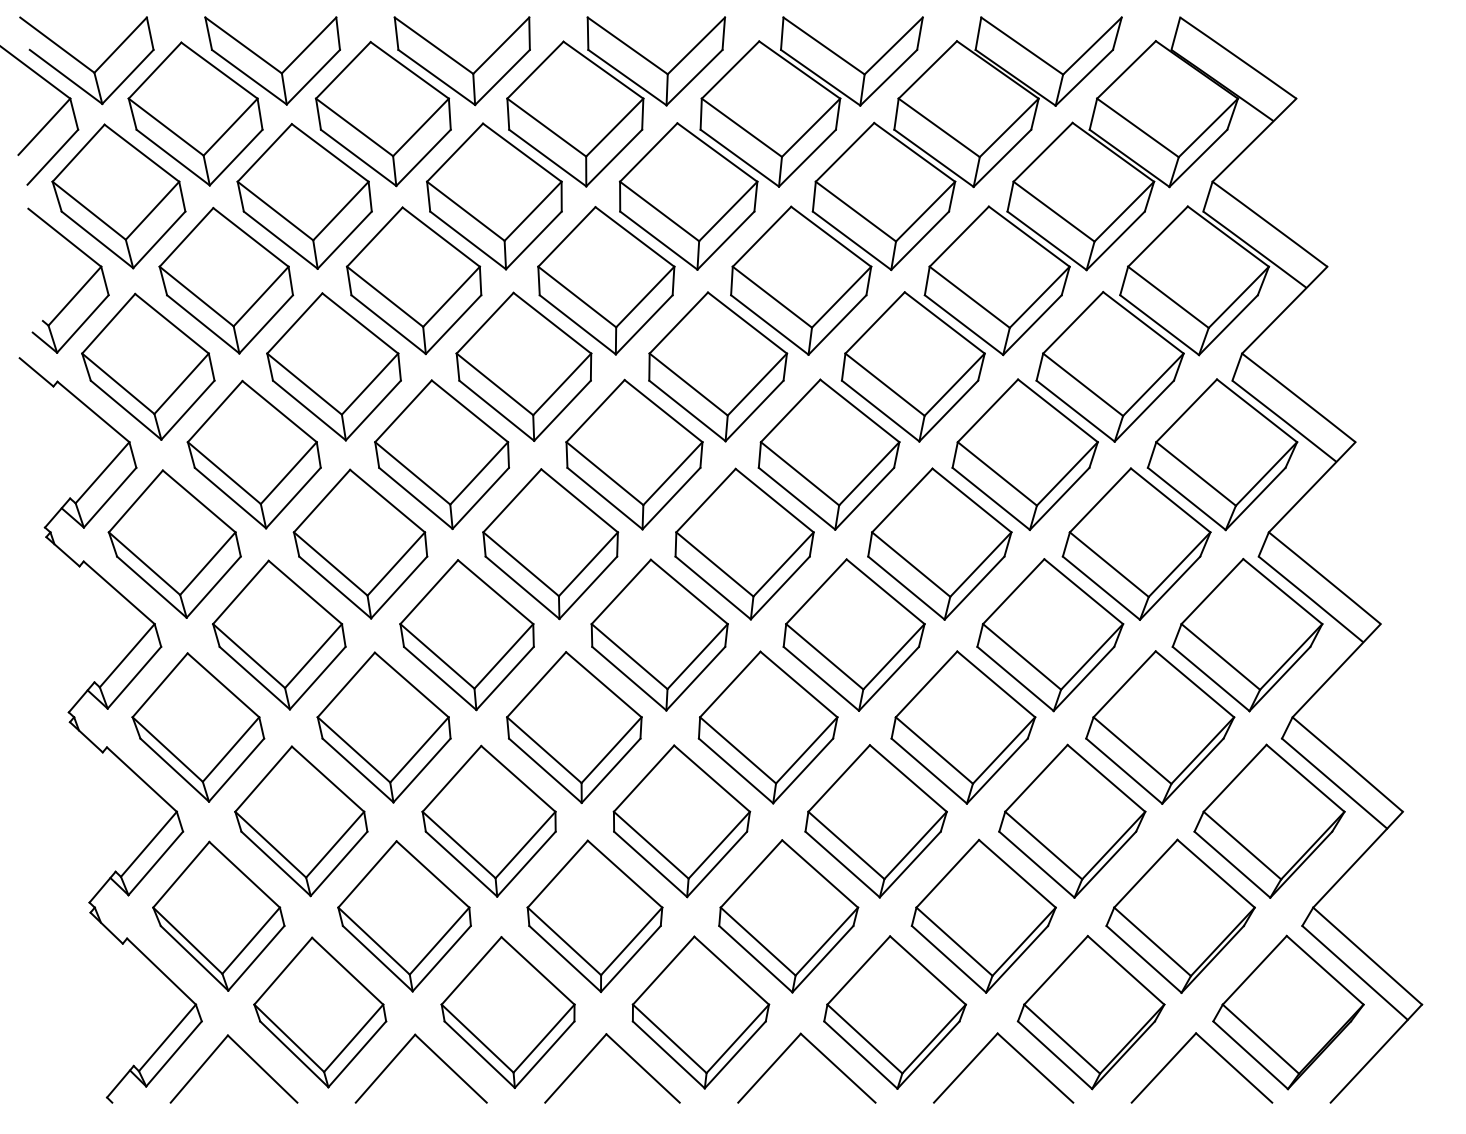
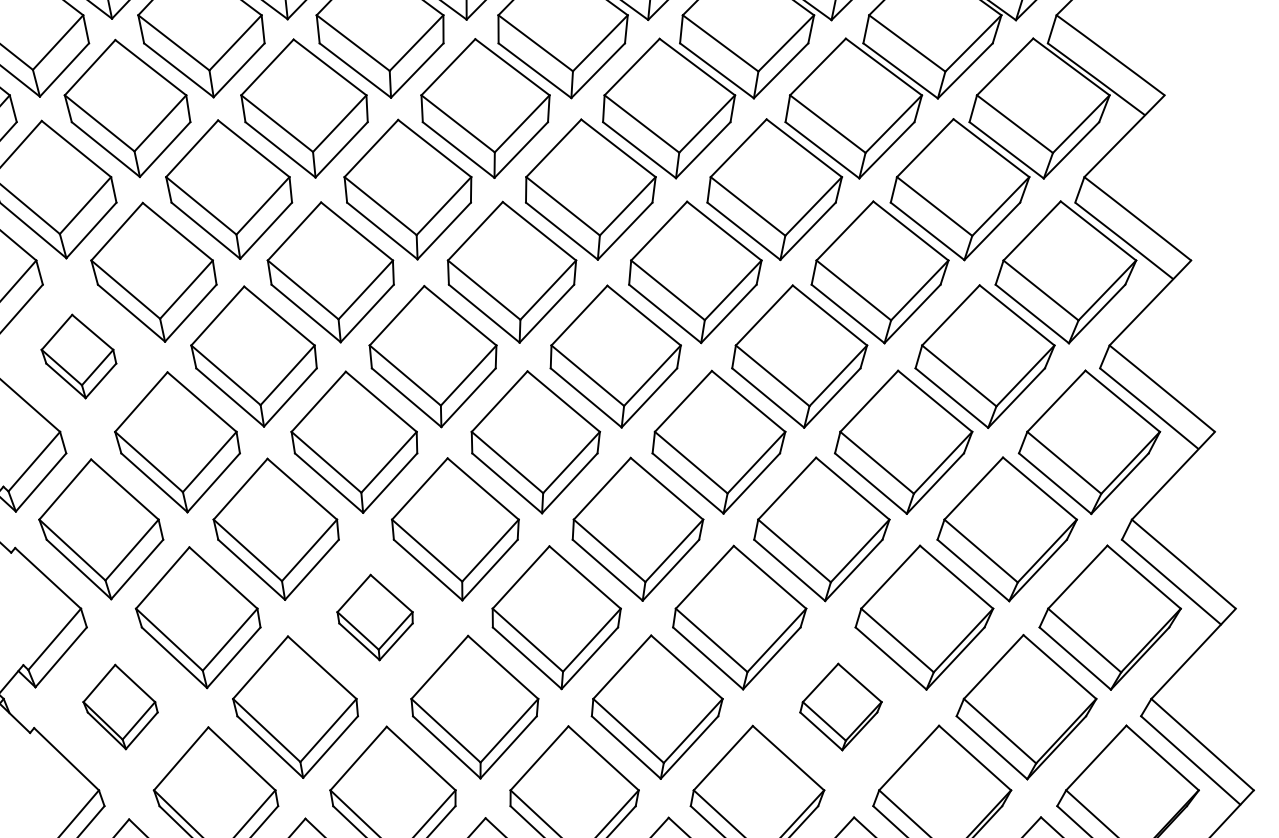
part: (174, 543) -> (78, 355), size x0.6
part: (488, 820) -> (374, 616), size x0.6
part: (218, 915) -> (120, 706), size x0.6
part: (983, 915) -> (840, 706), size x0.6

